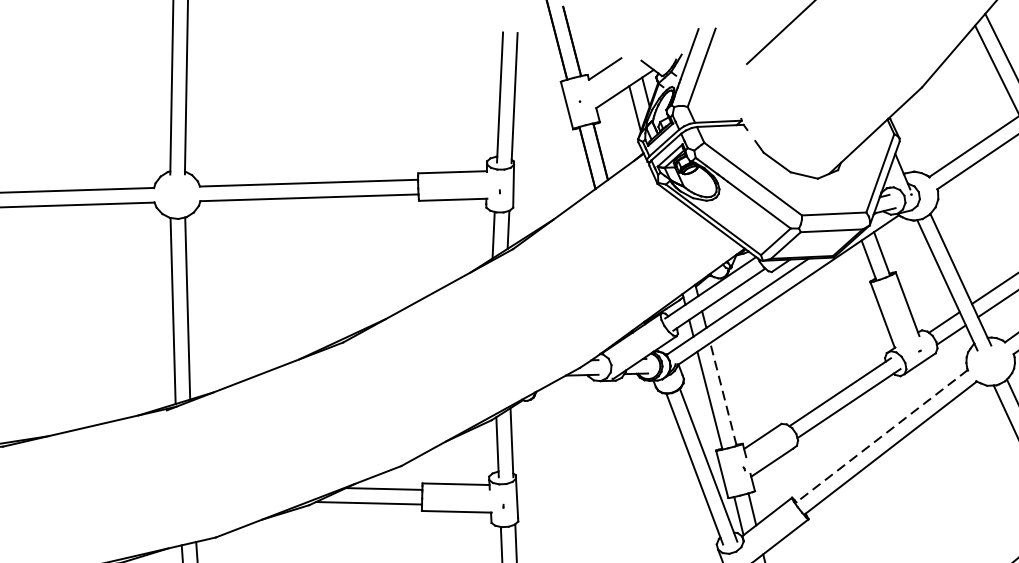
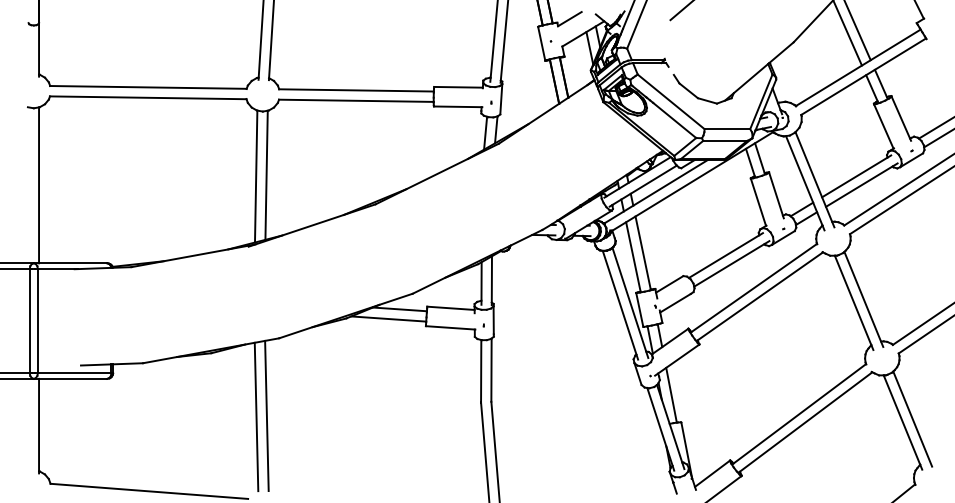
line: (723, 393) -> (643, 252), dashed -> solid
line: (881, 436) -> (753, 288), dashed -> solid

